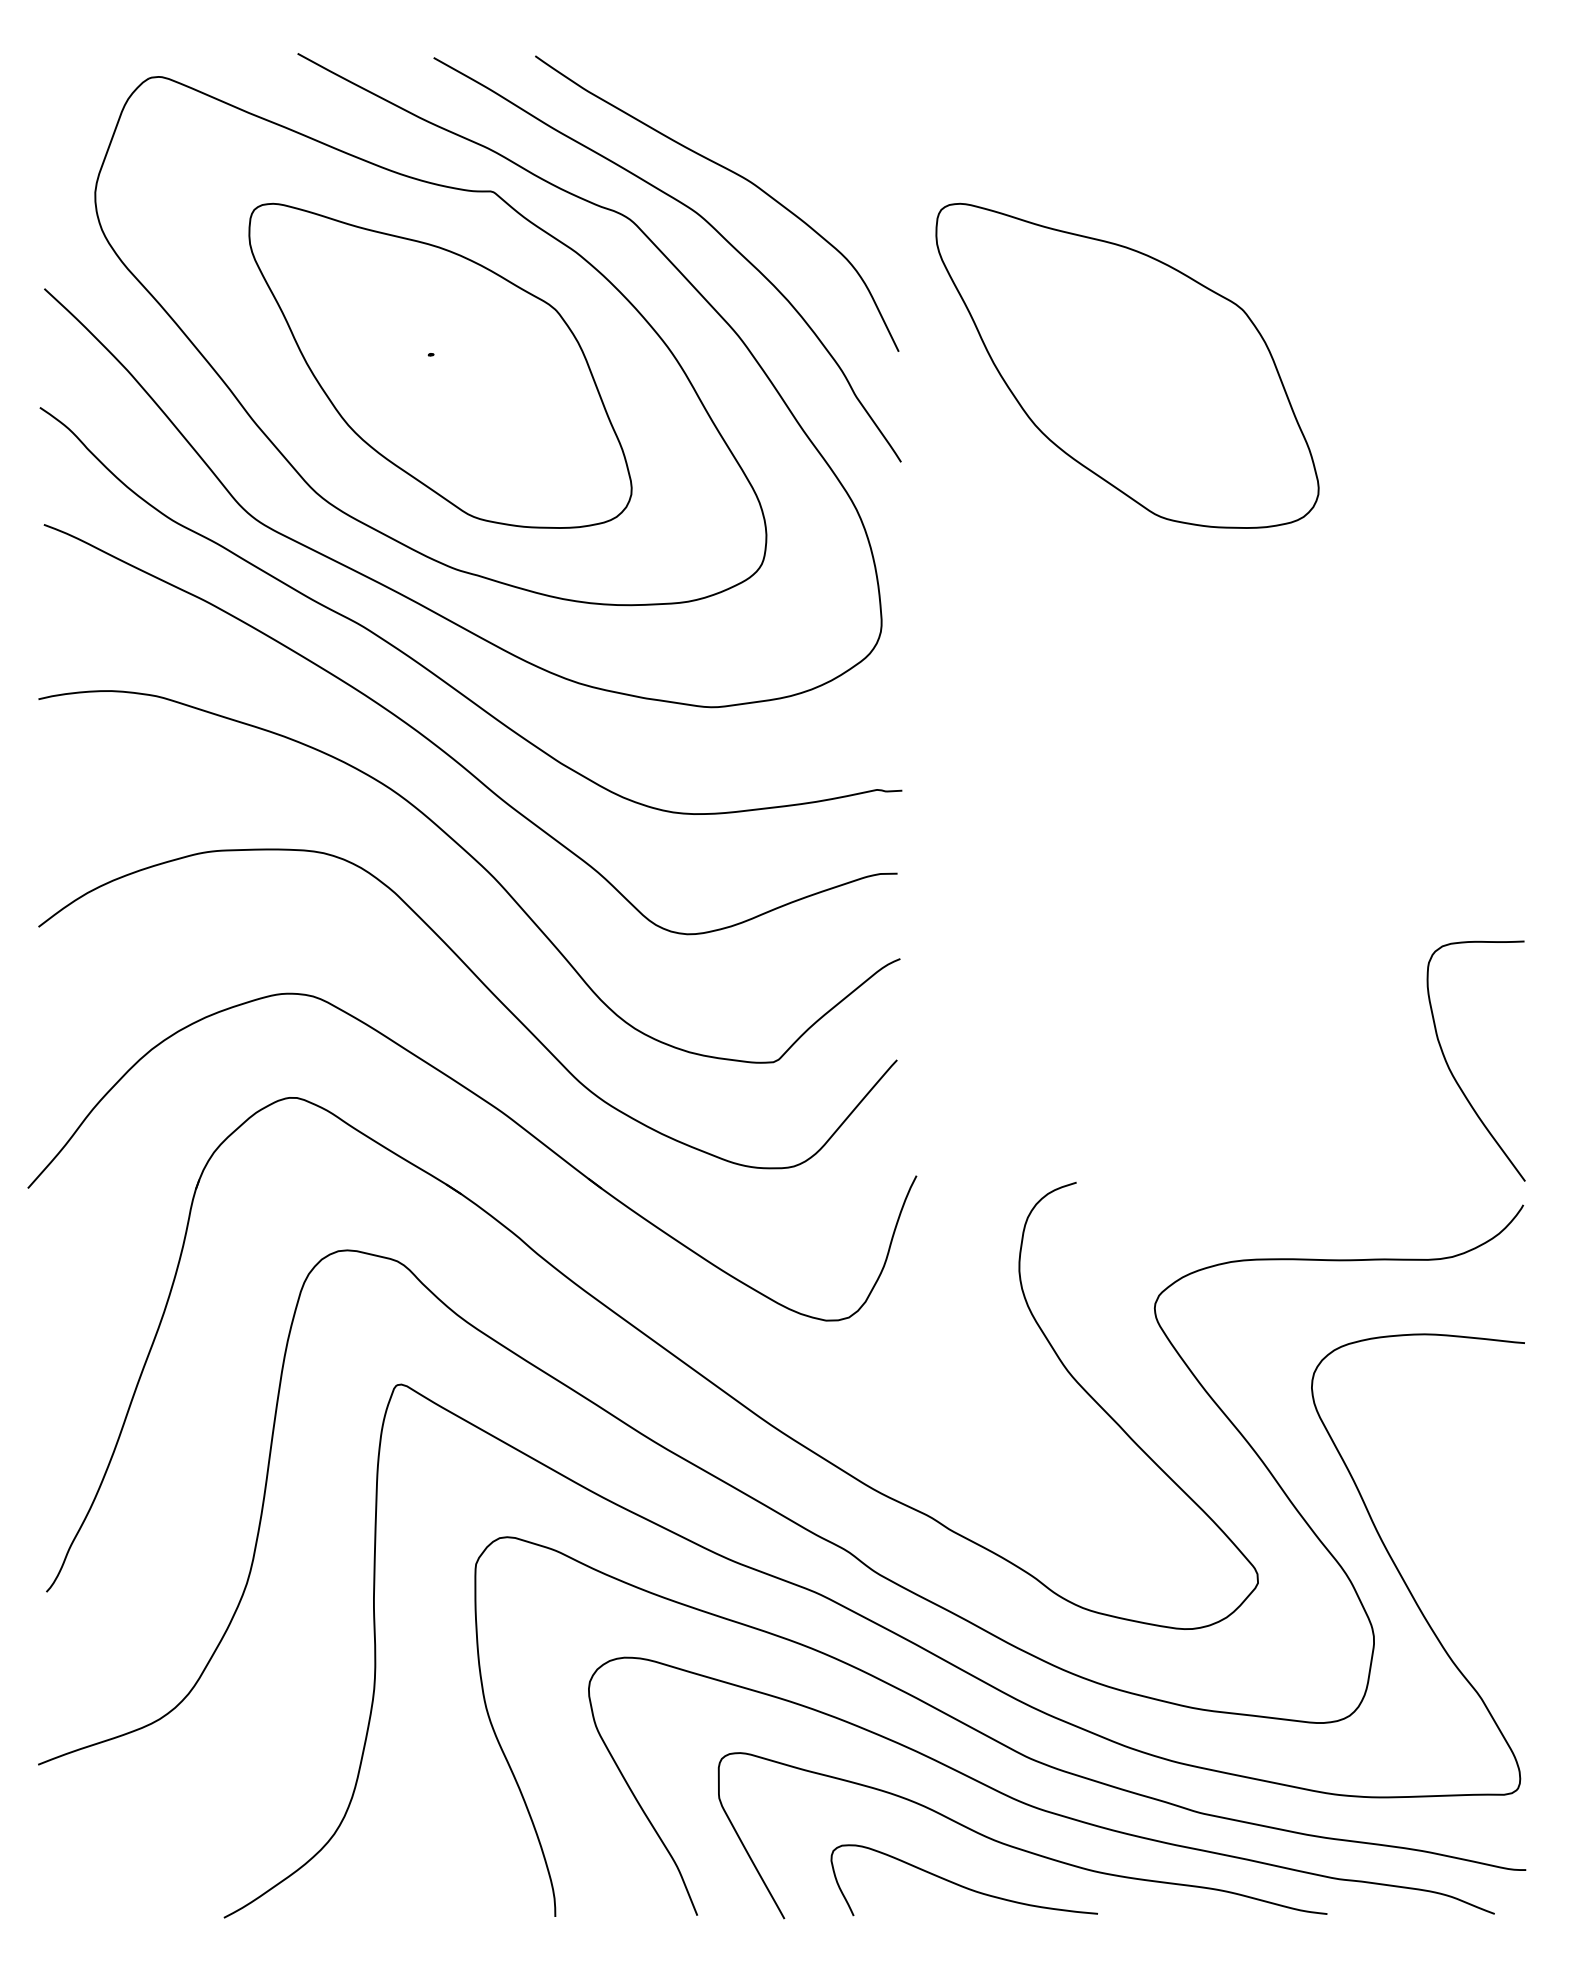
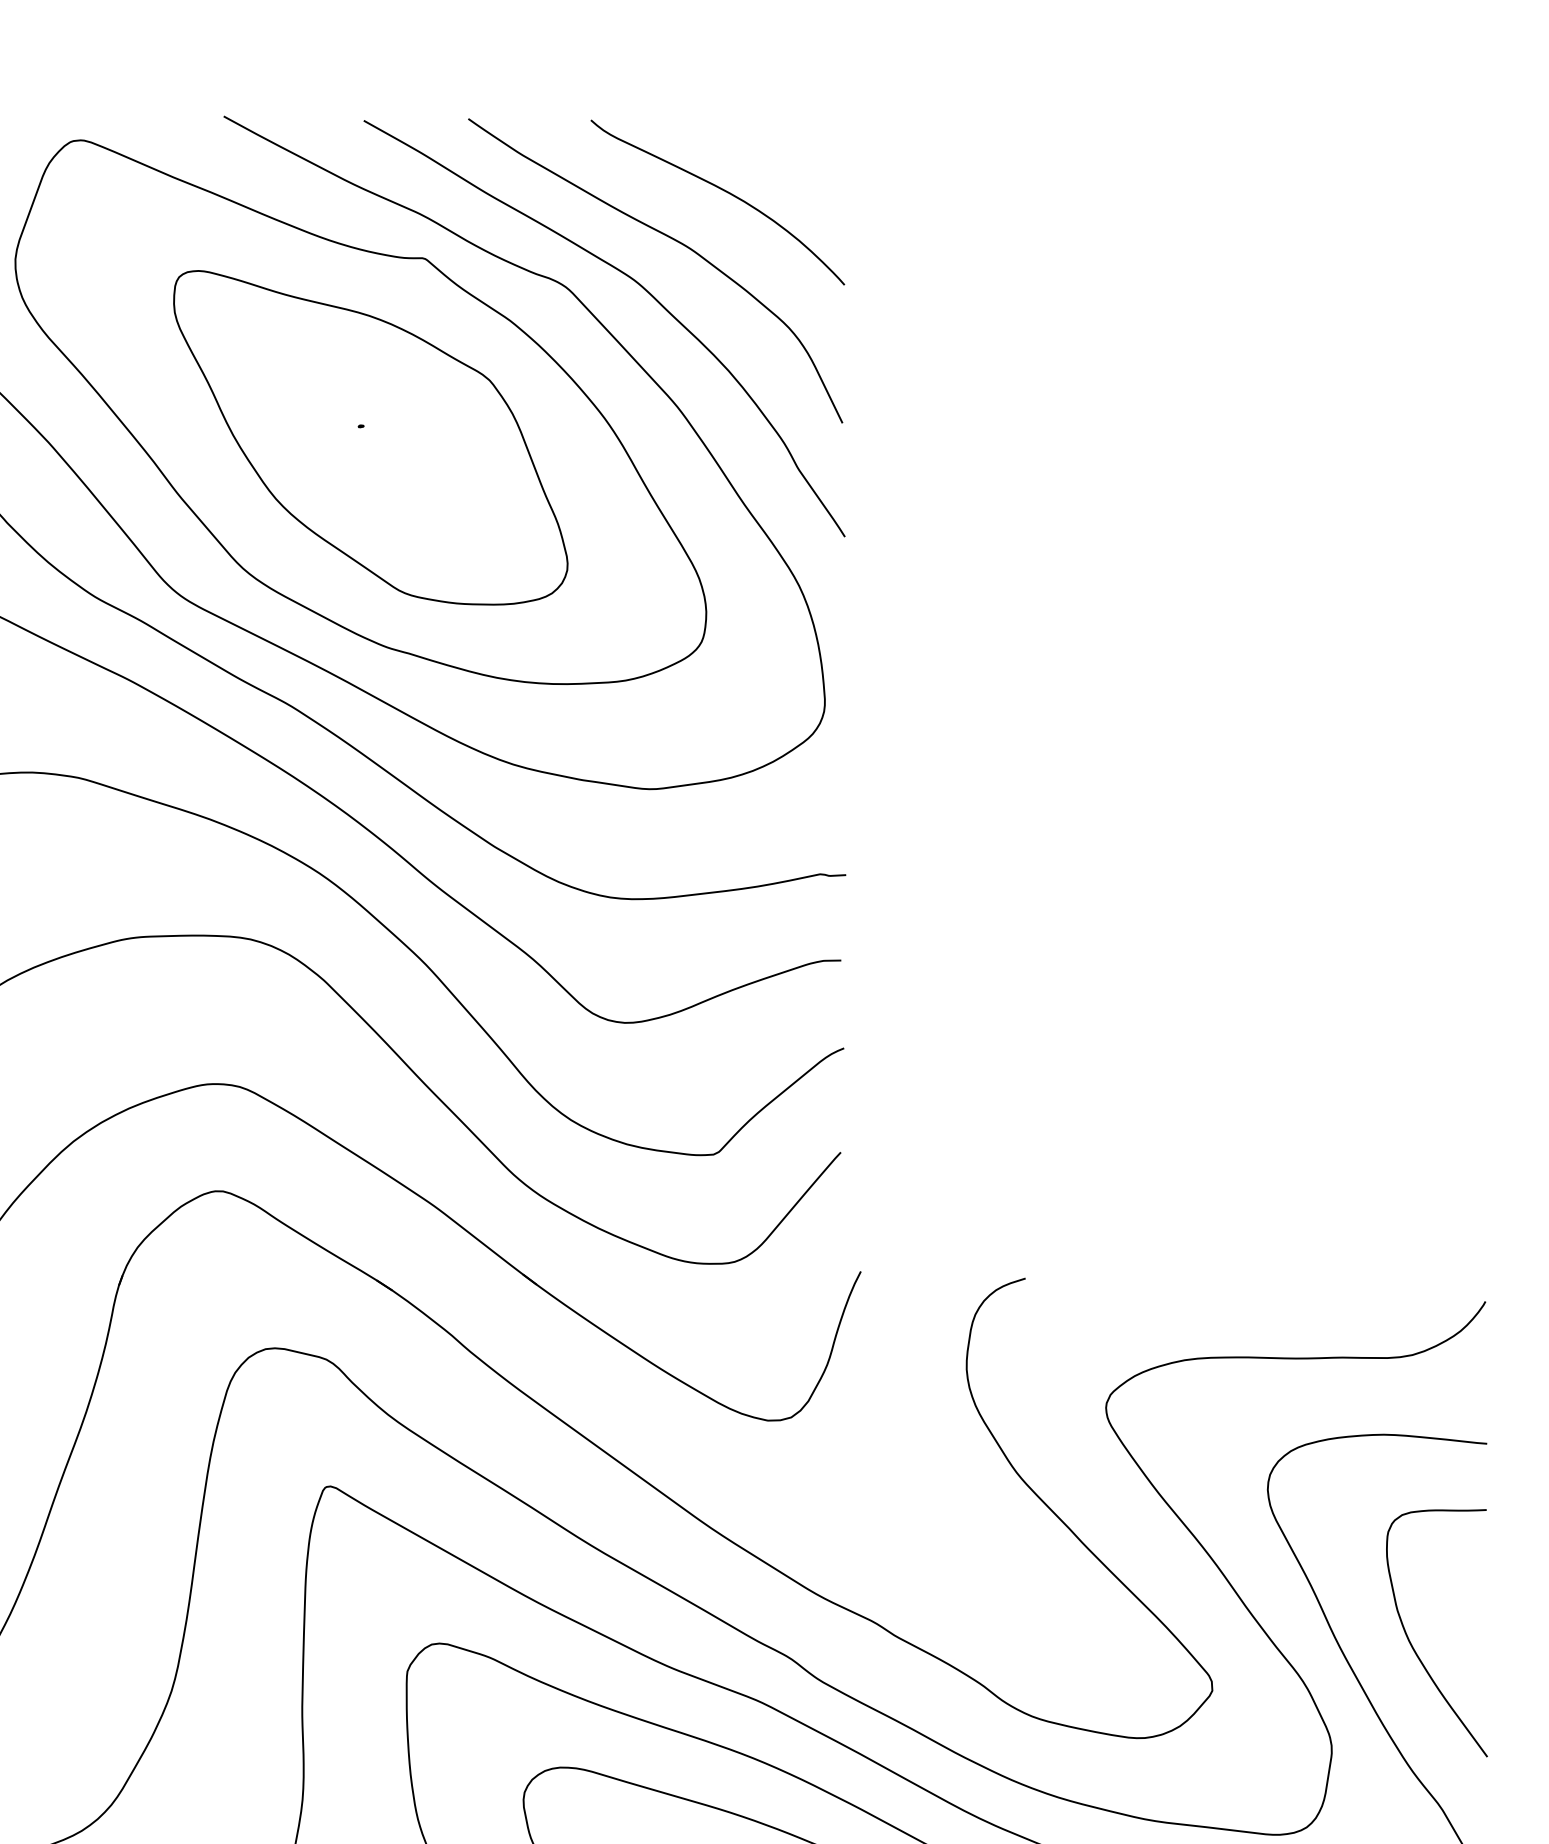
curve: (783, 126) -> (723, 191), added
part: (1127, 365) -> (1077, 437), removed
curve: (1452, 1072) -> (1412, 1644), moved

